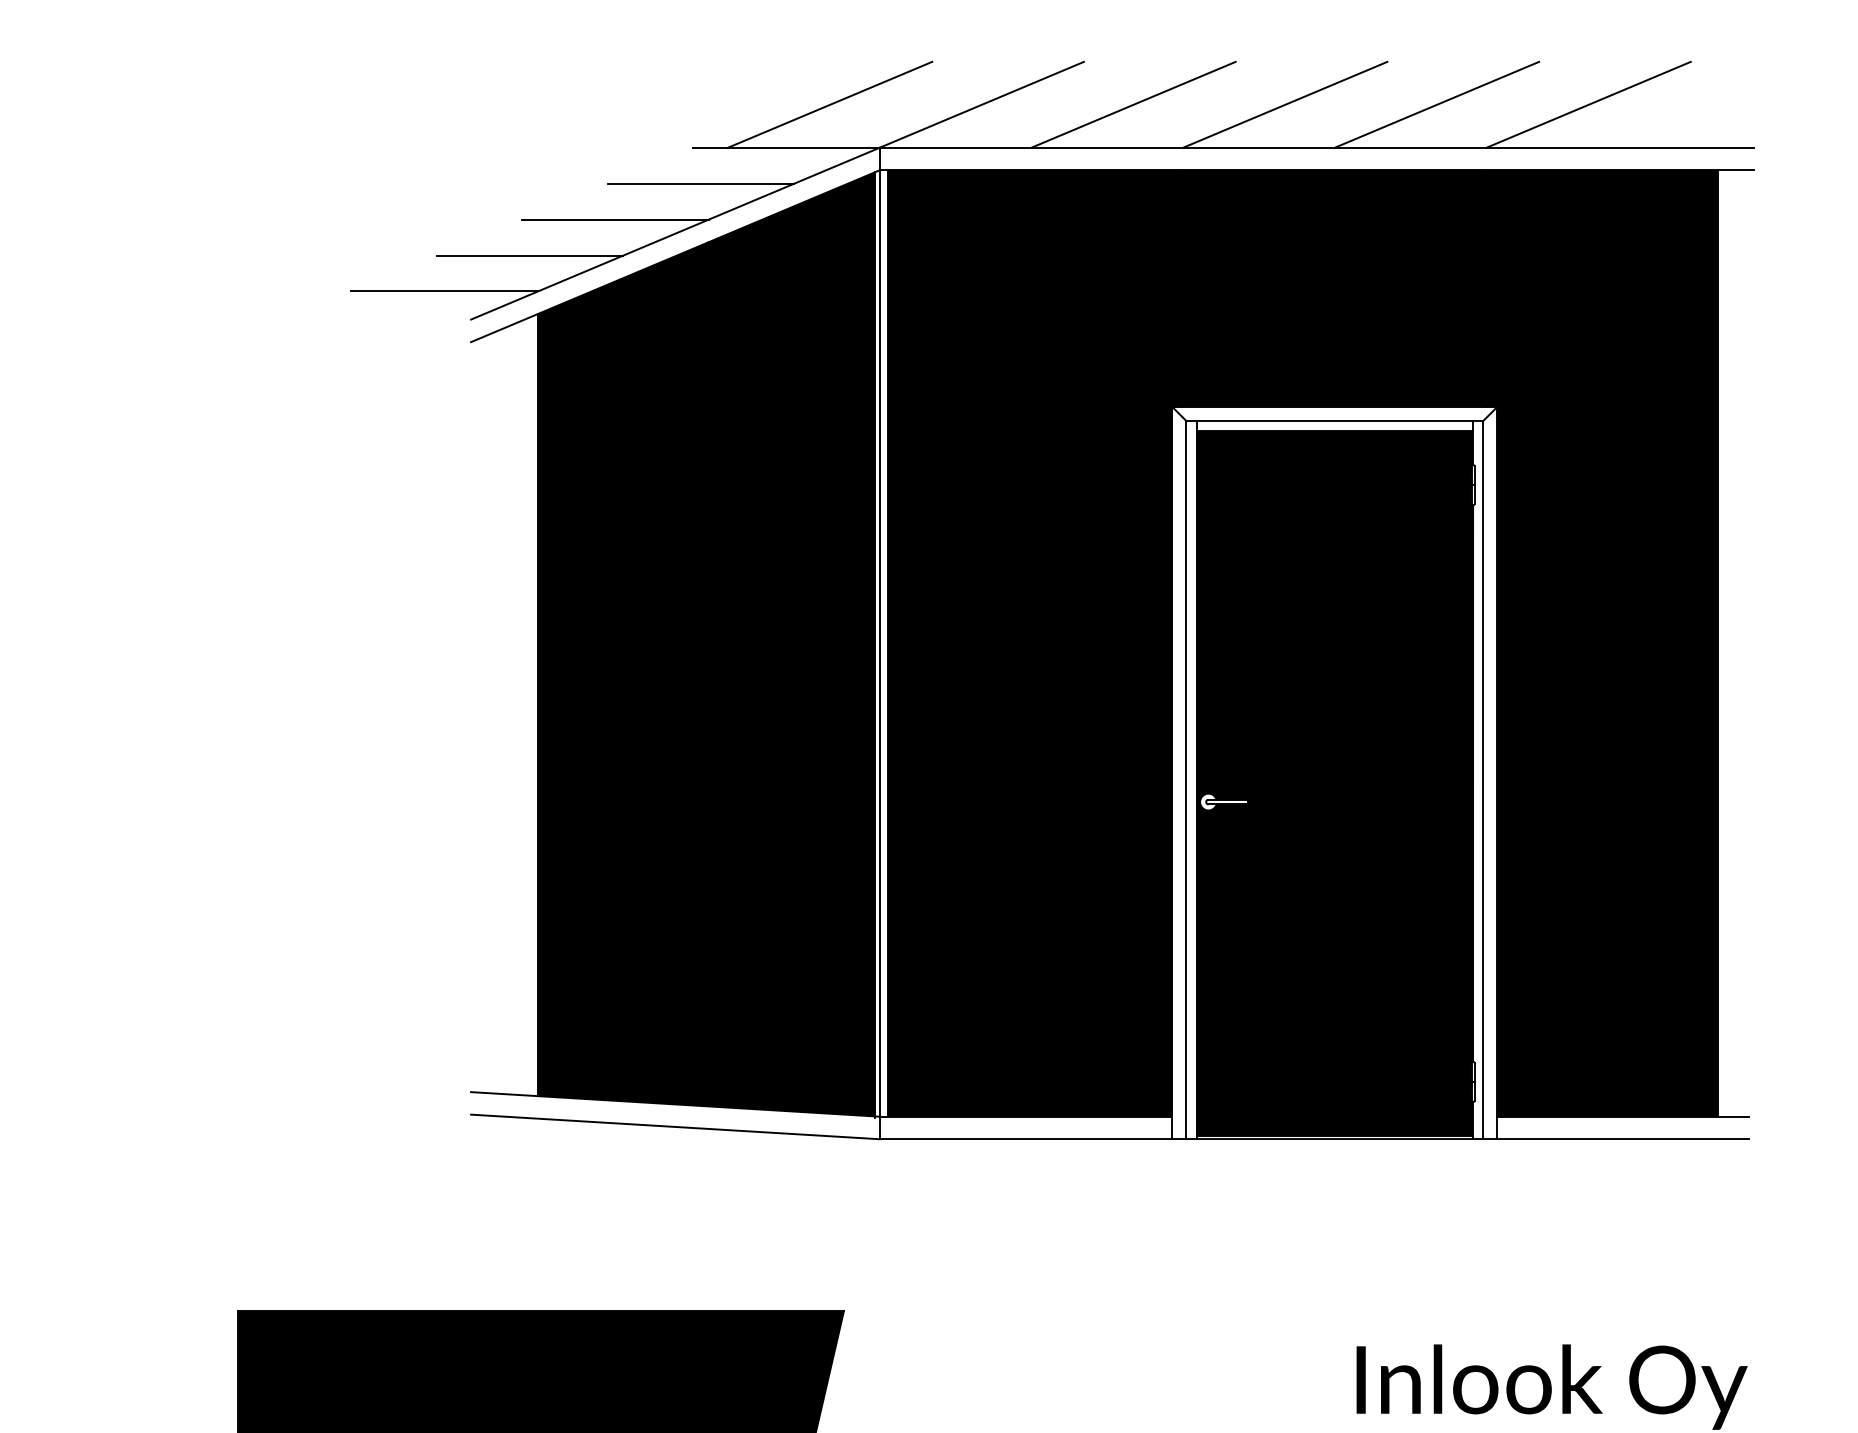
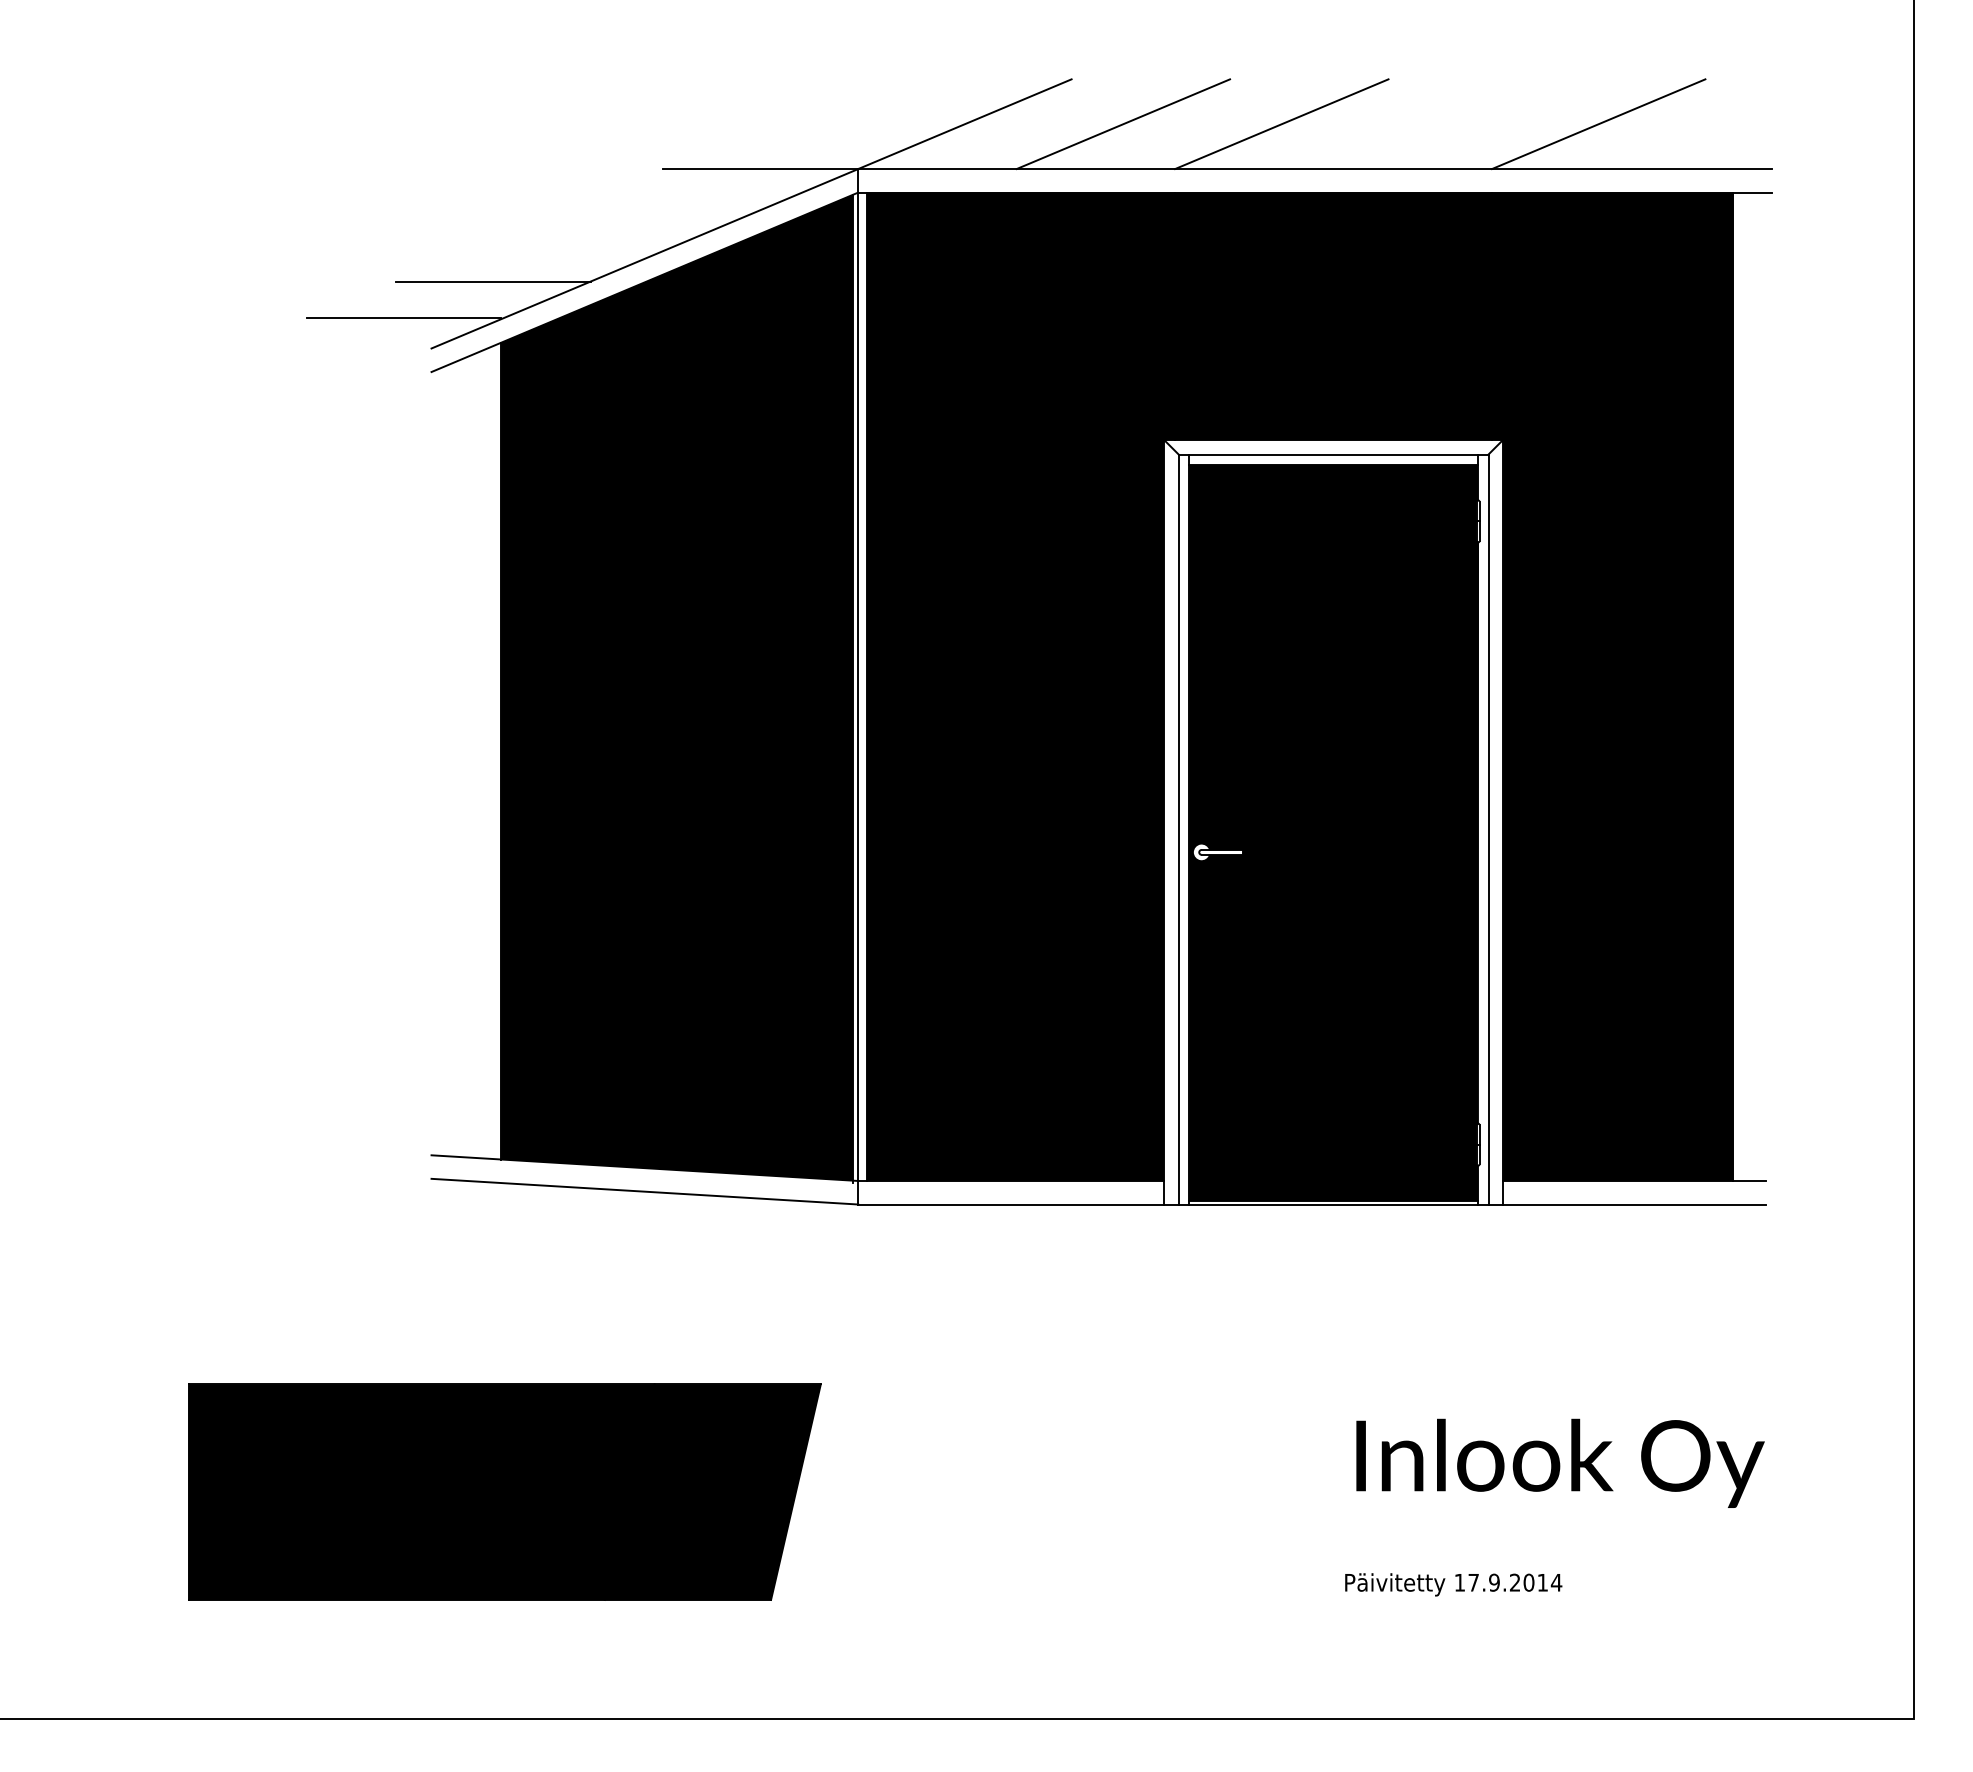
line: (830, 105) -> (806, 124), removed
line: (1436, 105) -> (1439, 124), removed
line: (700, 183) -> (671, 206), removed
line: (615, 220) -> (582, 244), removed

